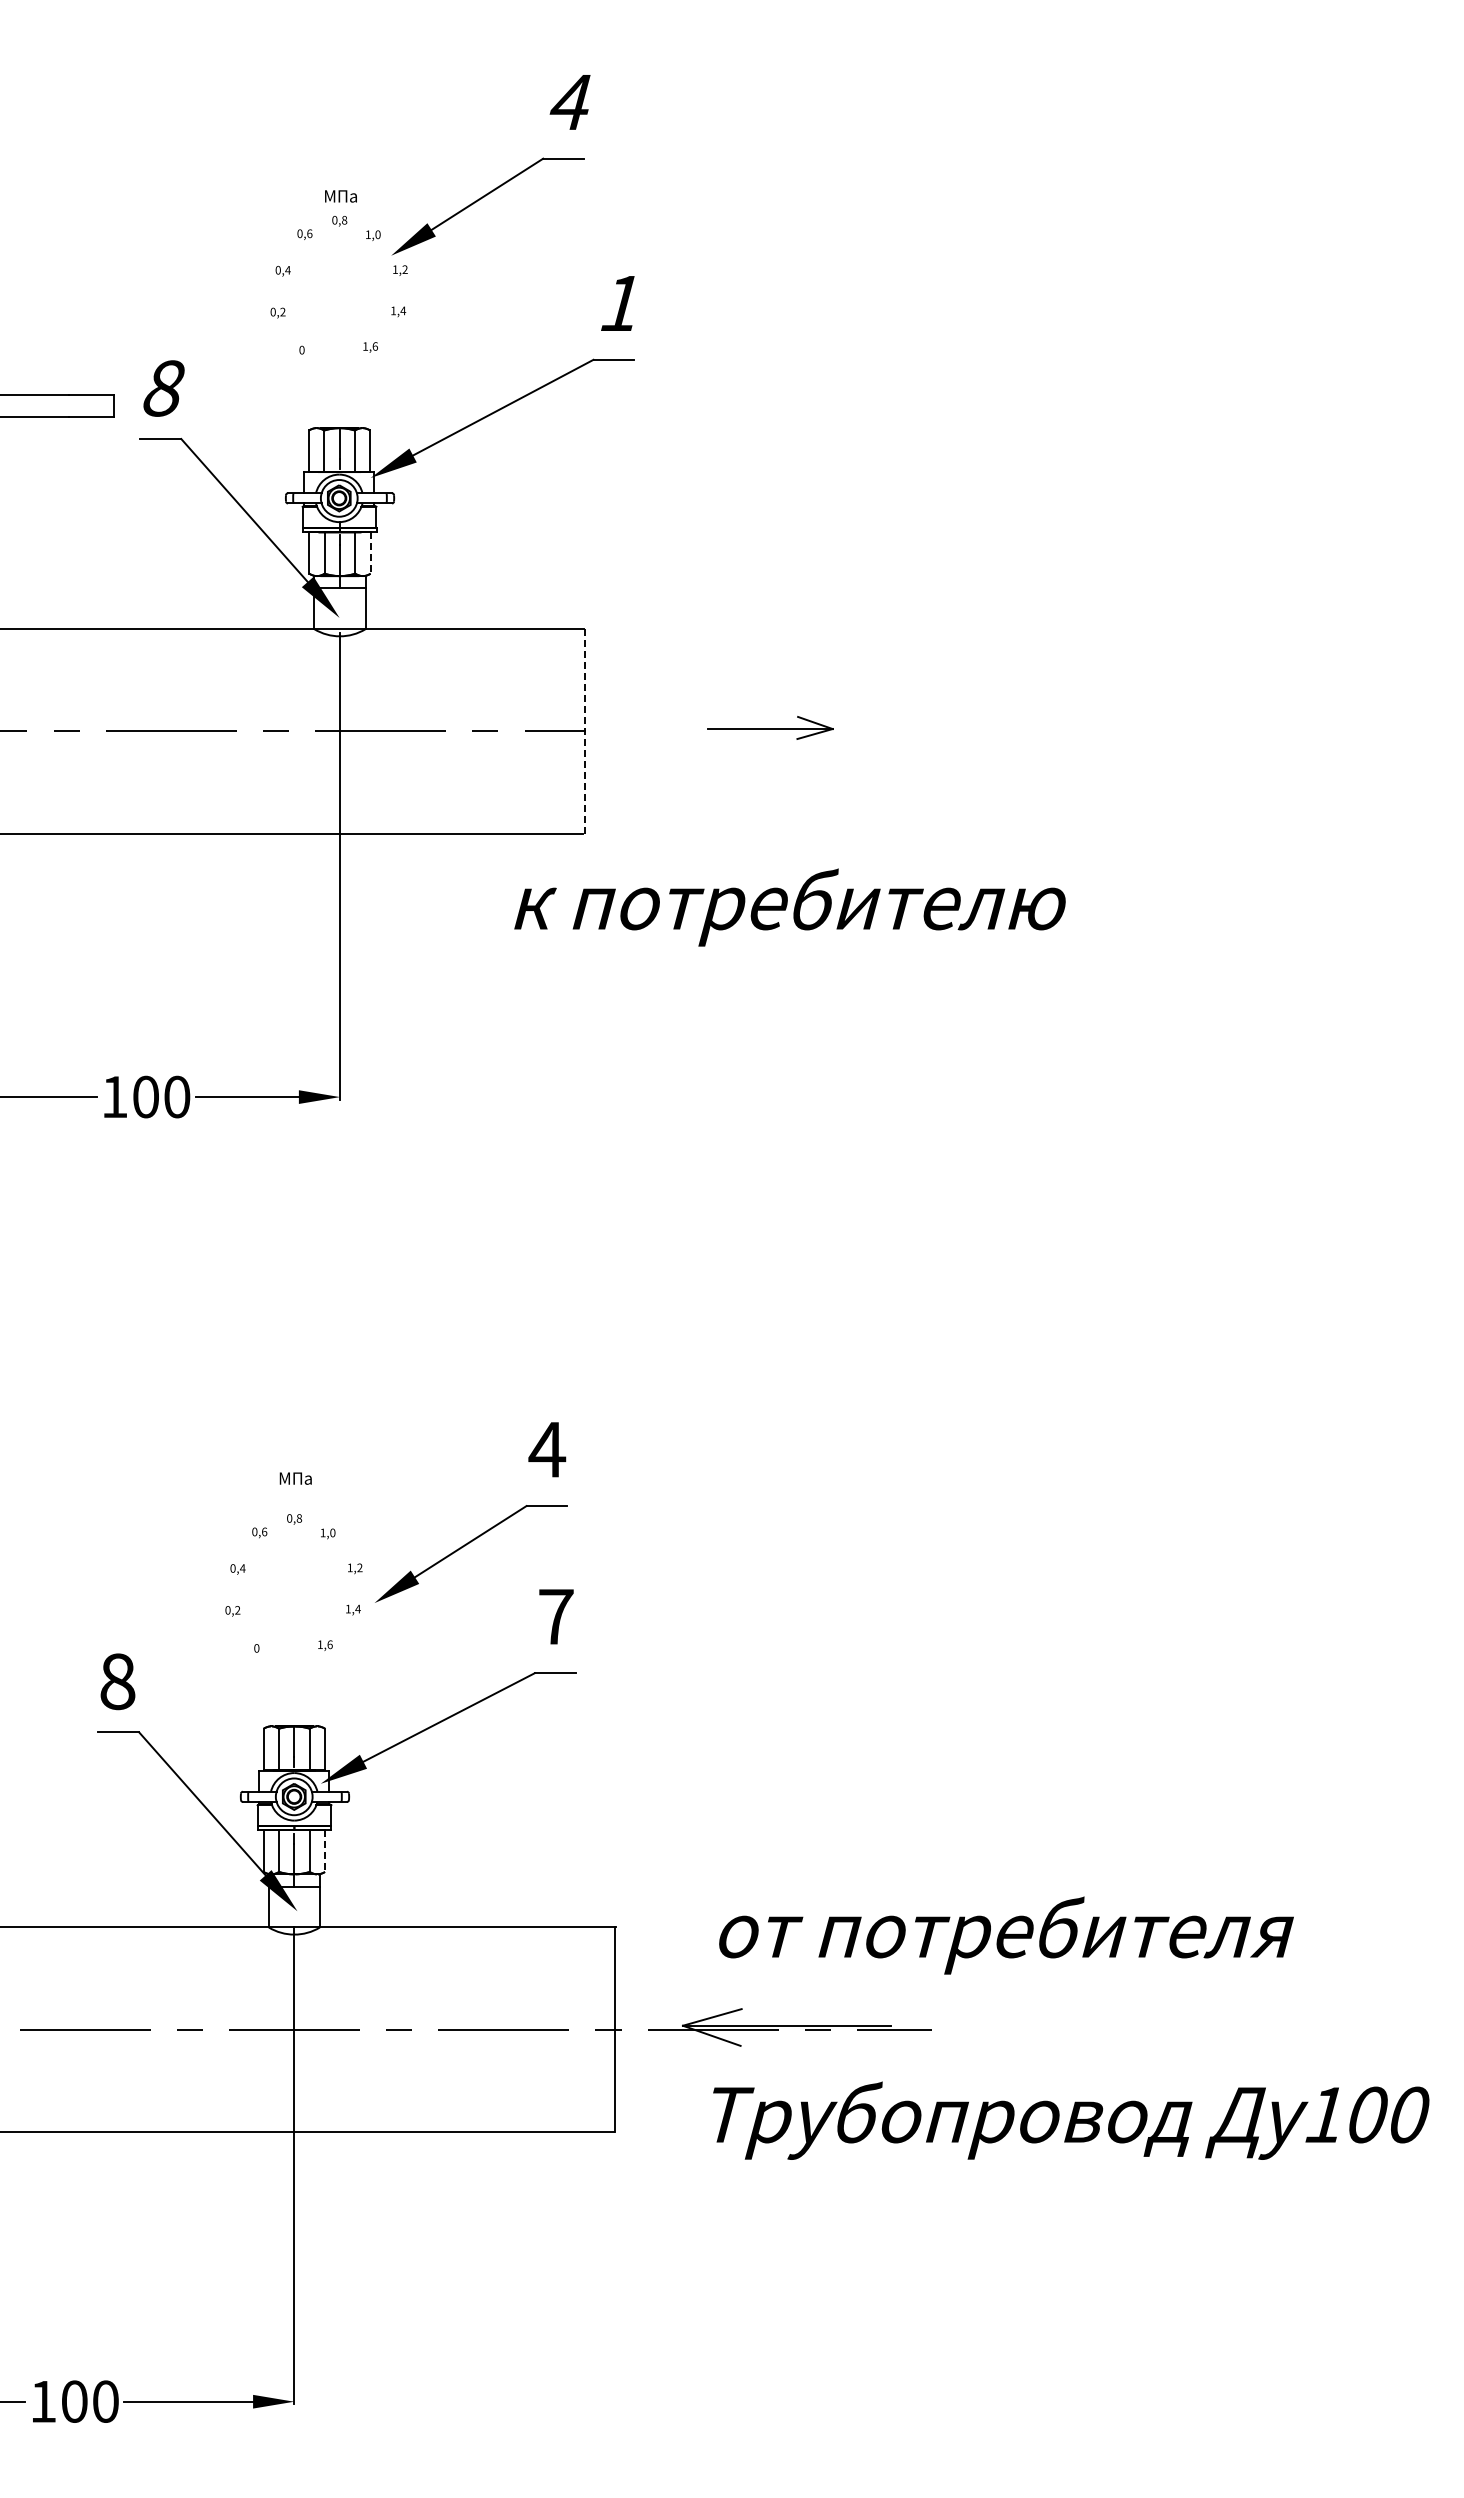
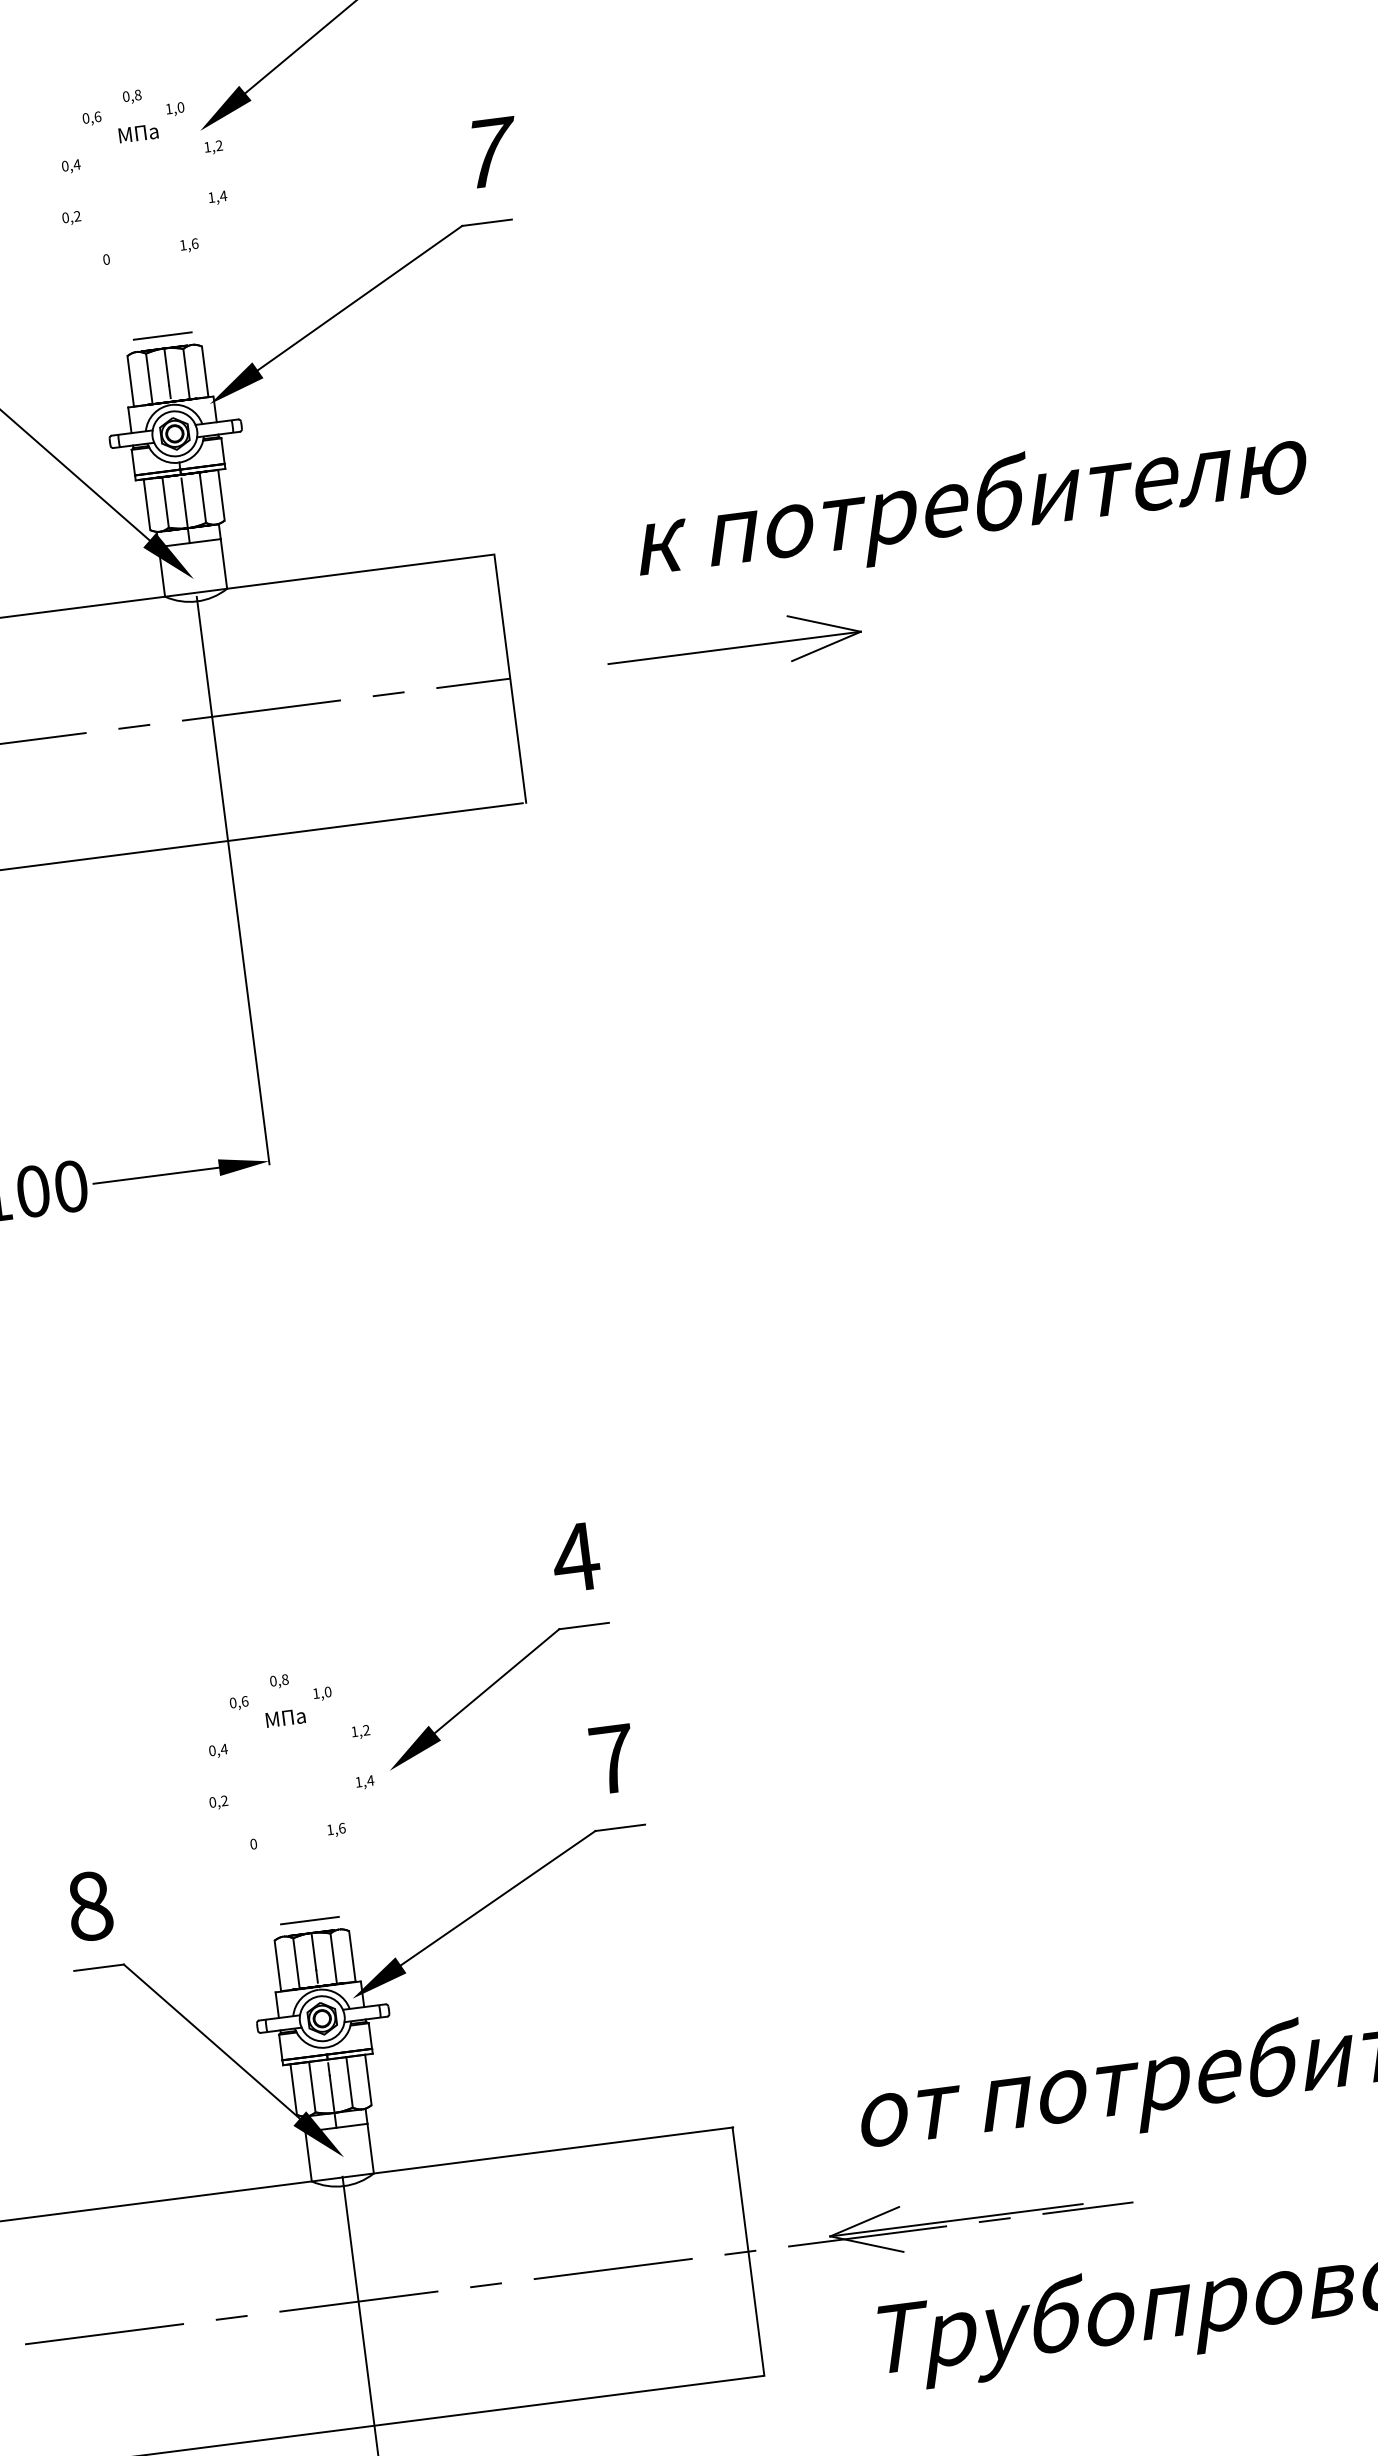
text: (340, 196) -> (137, 133), moved
text: (623, 303) -> (489, 152), 1 -> 7
line: (339, 417) -> (162, 335), added
line: (370, 552) -> (221, 494), dashed -> solid
part: (770, 727) -> (734, 645), size x1.67
line: (585, 731) -> (510, 678), dashed -> solid
text: (789, 907) -> (971, 506), moved
text: (295, 1478) -> (285, 1717), moved
line: (294, 1716) -> (310, 1921), added
line: (325, 1851) -> (368, 2080), dashed -> solid

